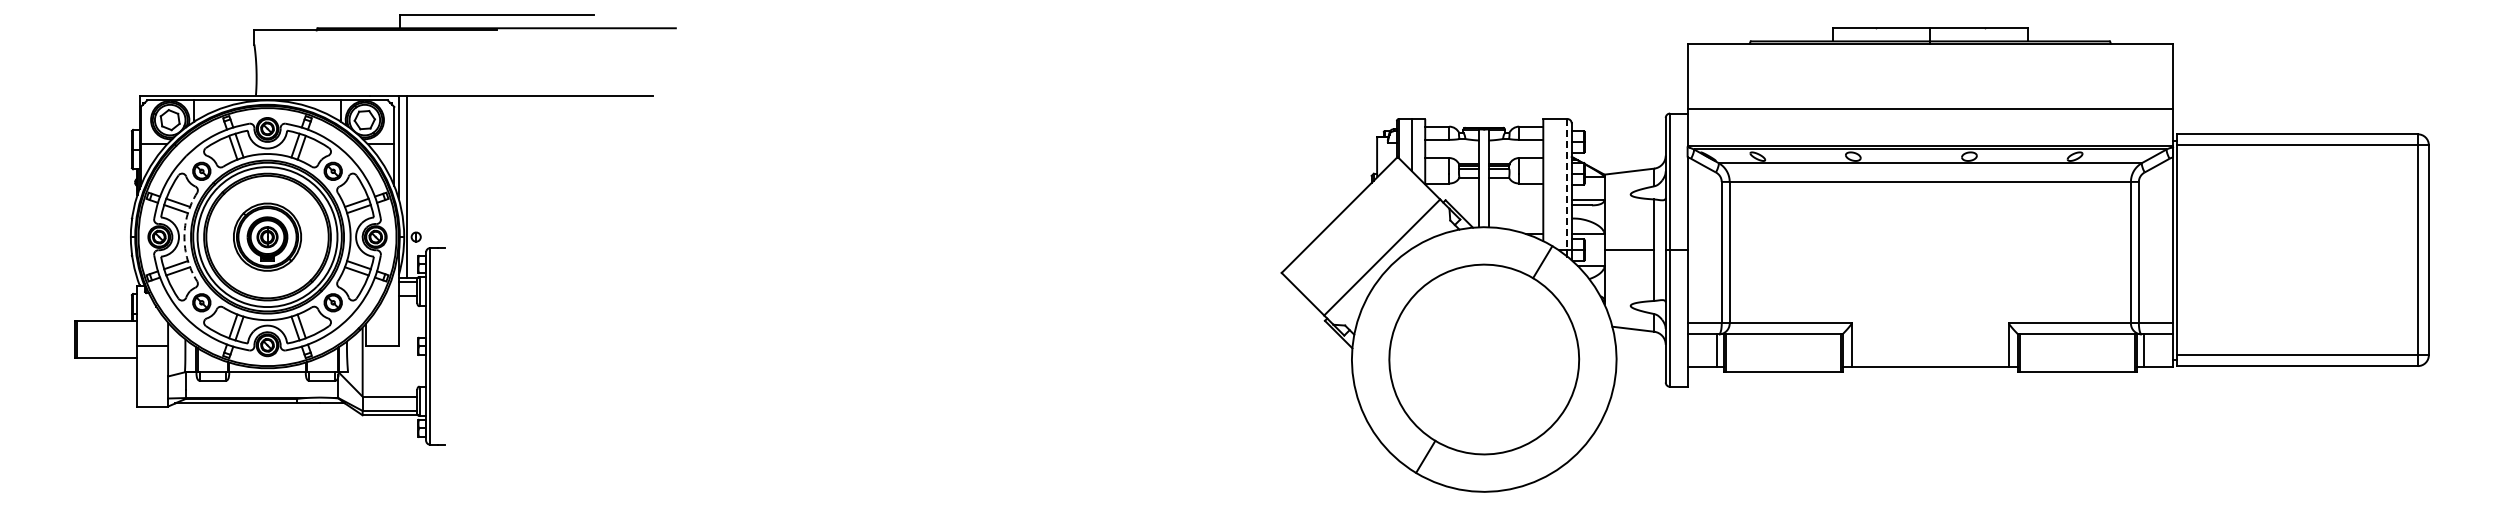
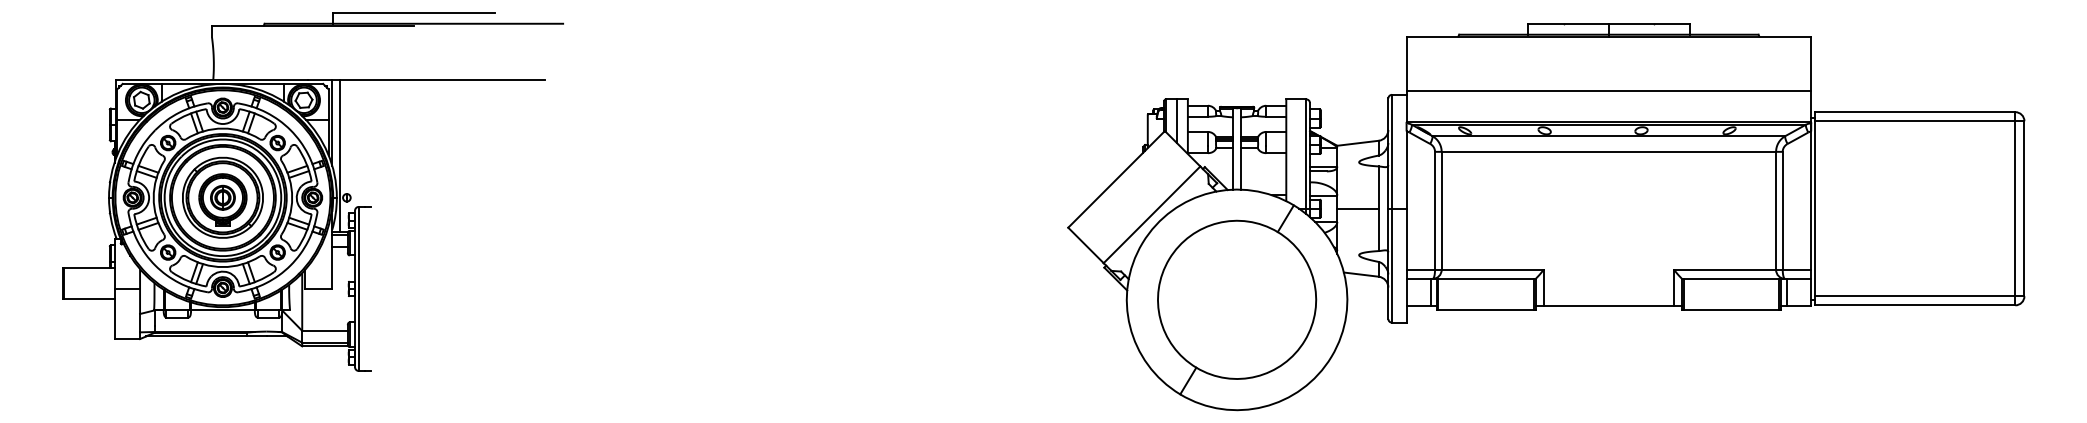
line: (1567, 184) -> (1306, 153), dashed -> solid
arc: (184, 237) -> (153, 198), dashed -> solid
part: (267, 237) -> (222, 198), size x1.43

